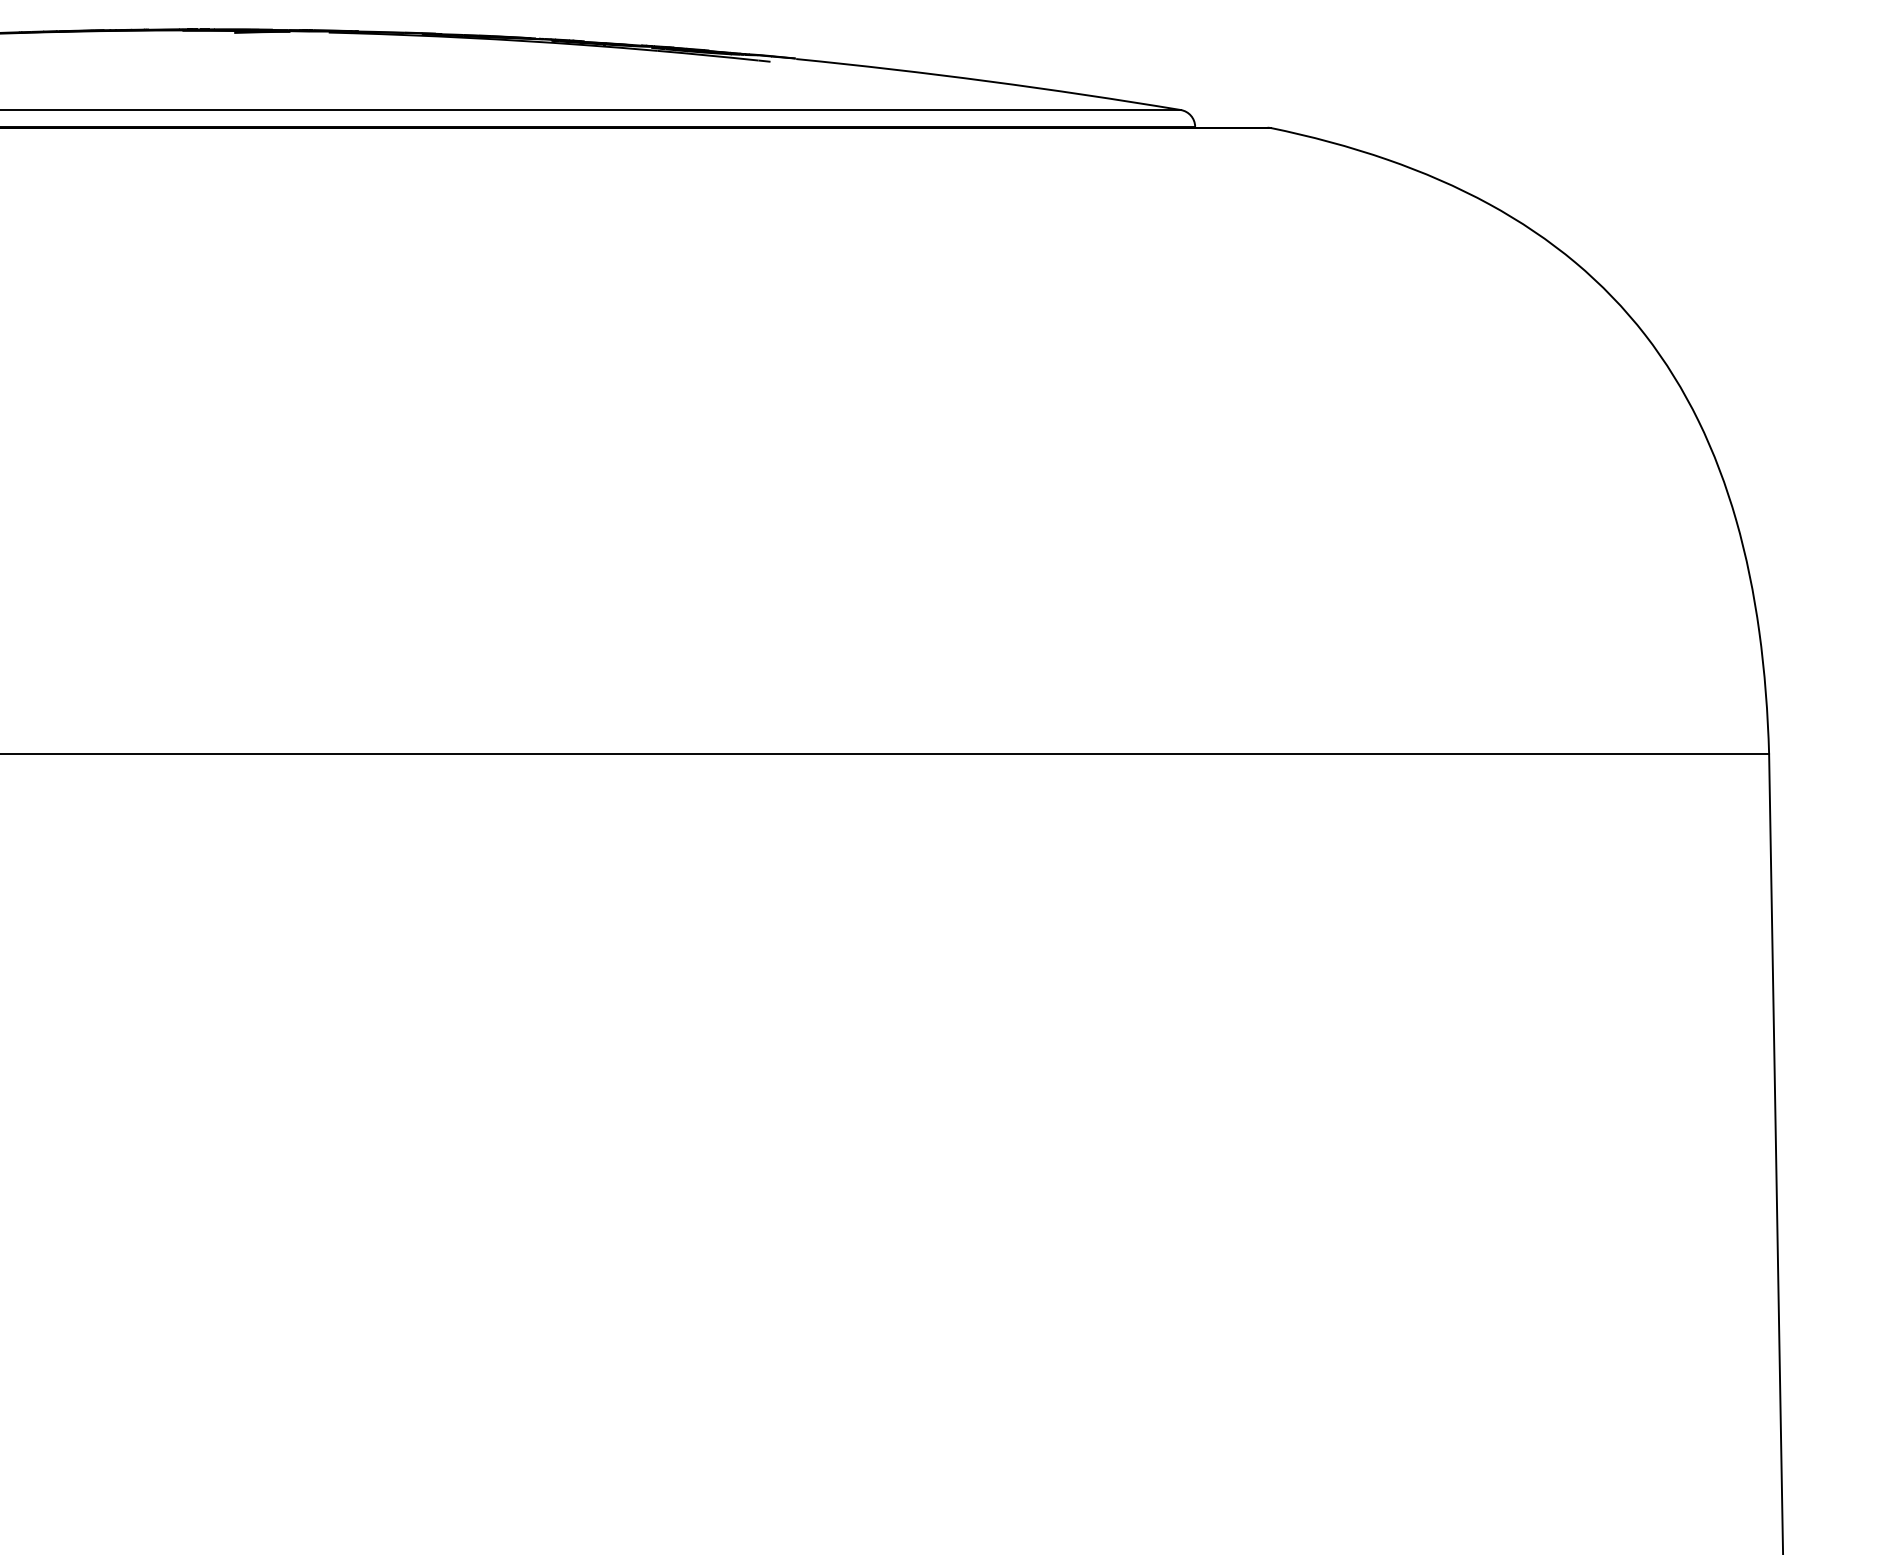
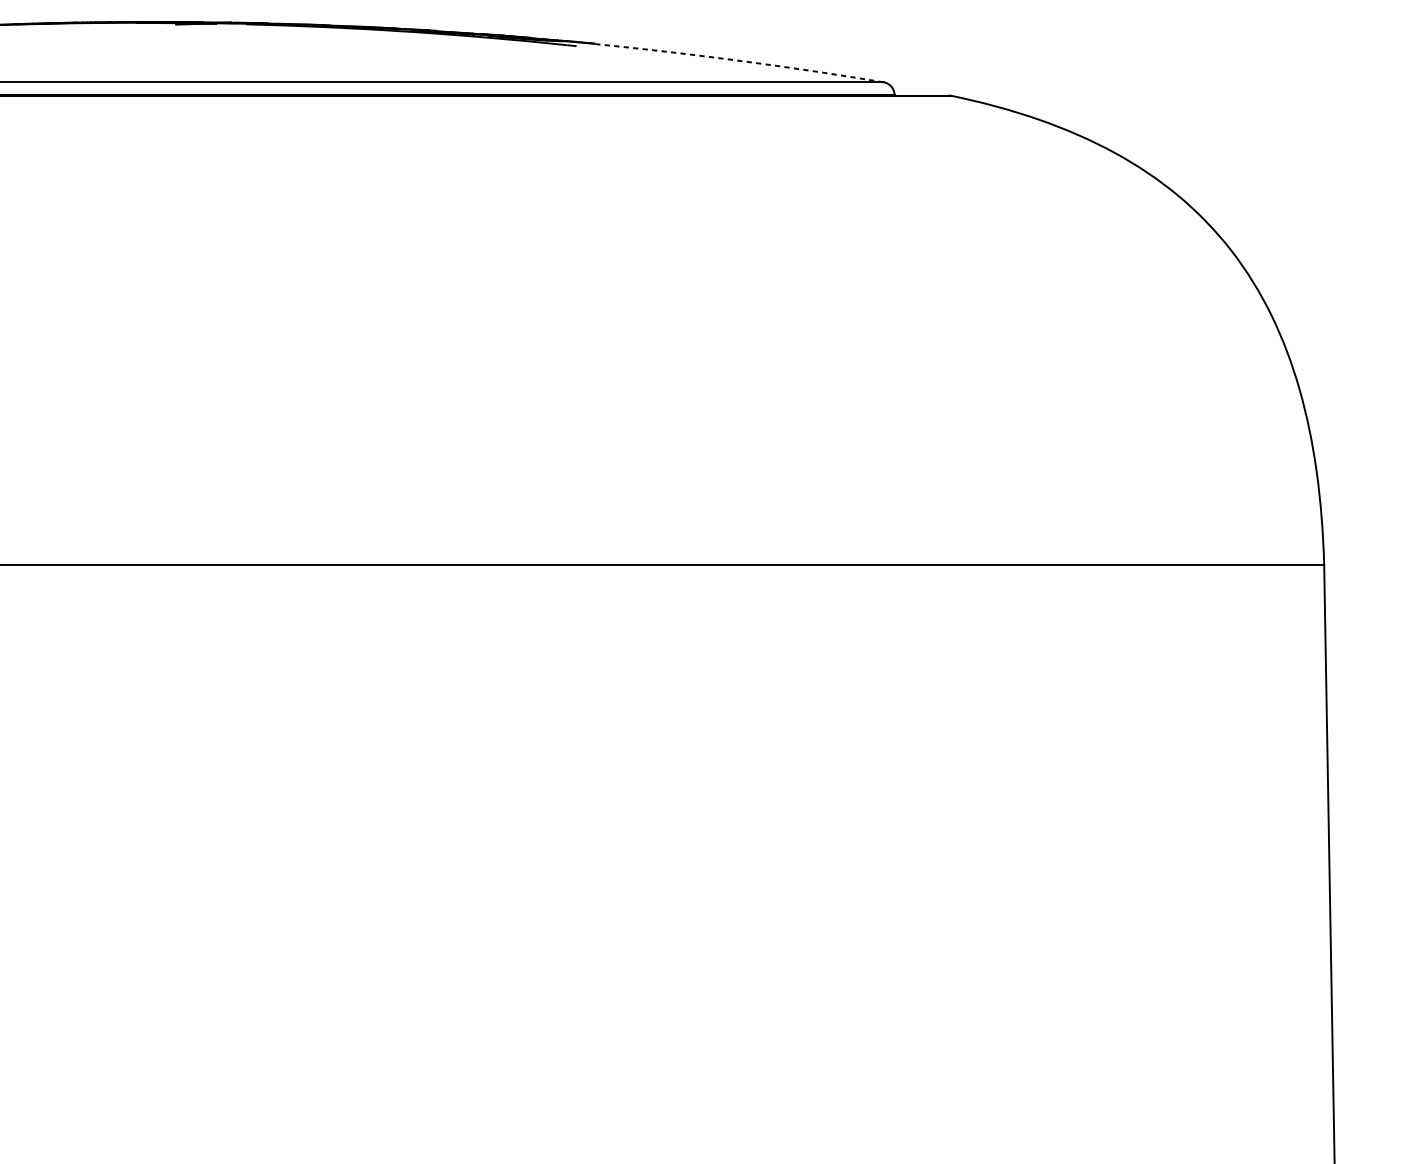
arc: (988, 81) -> (739, 60), solid -> dashed

